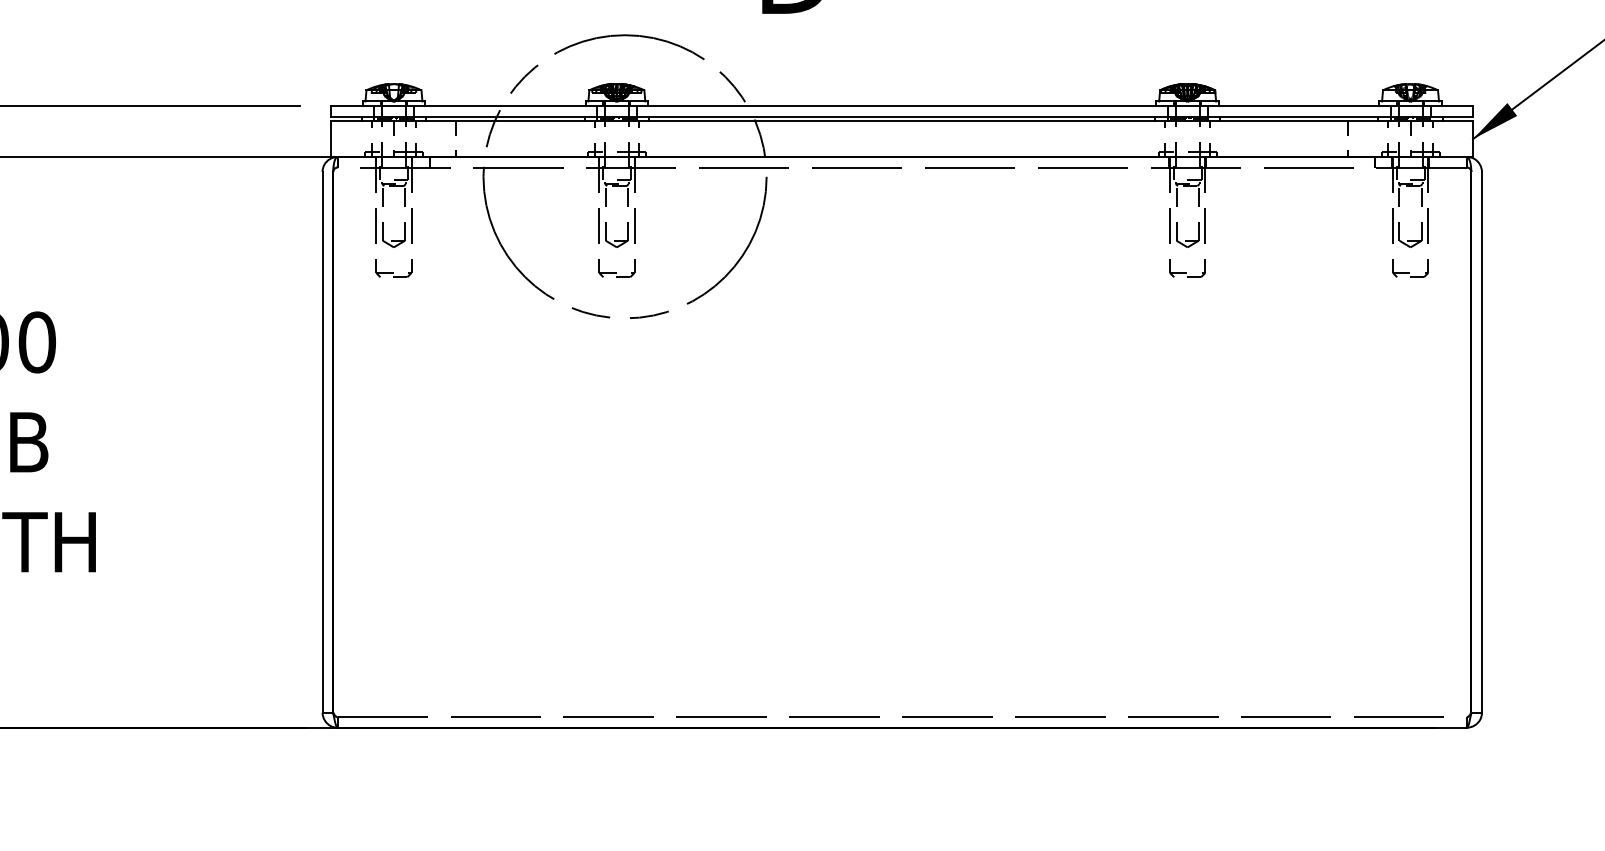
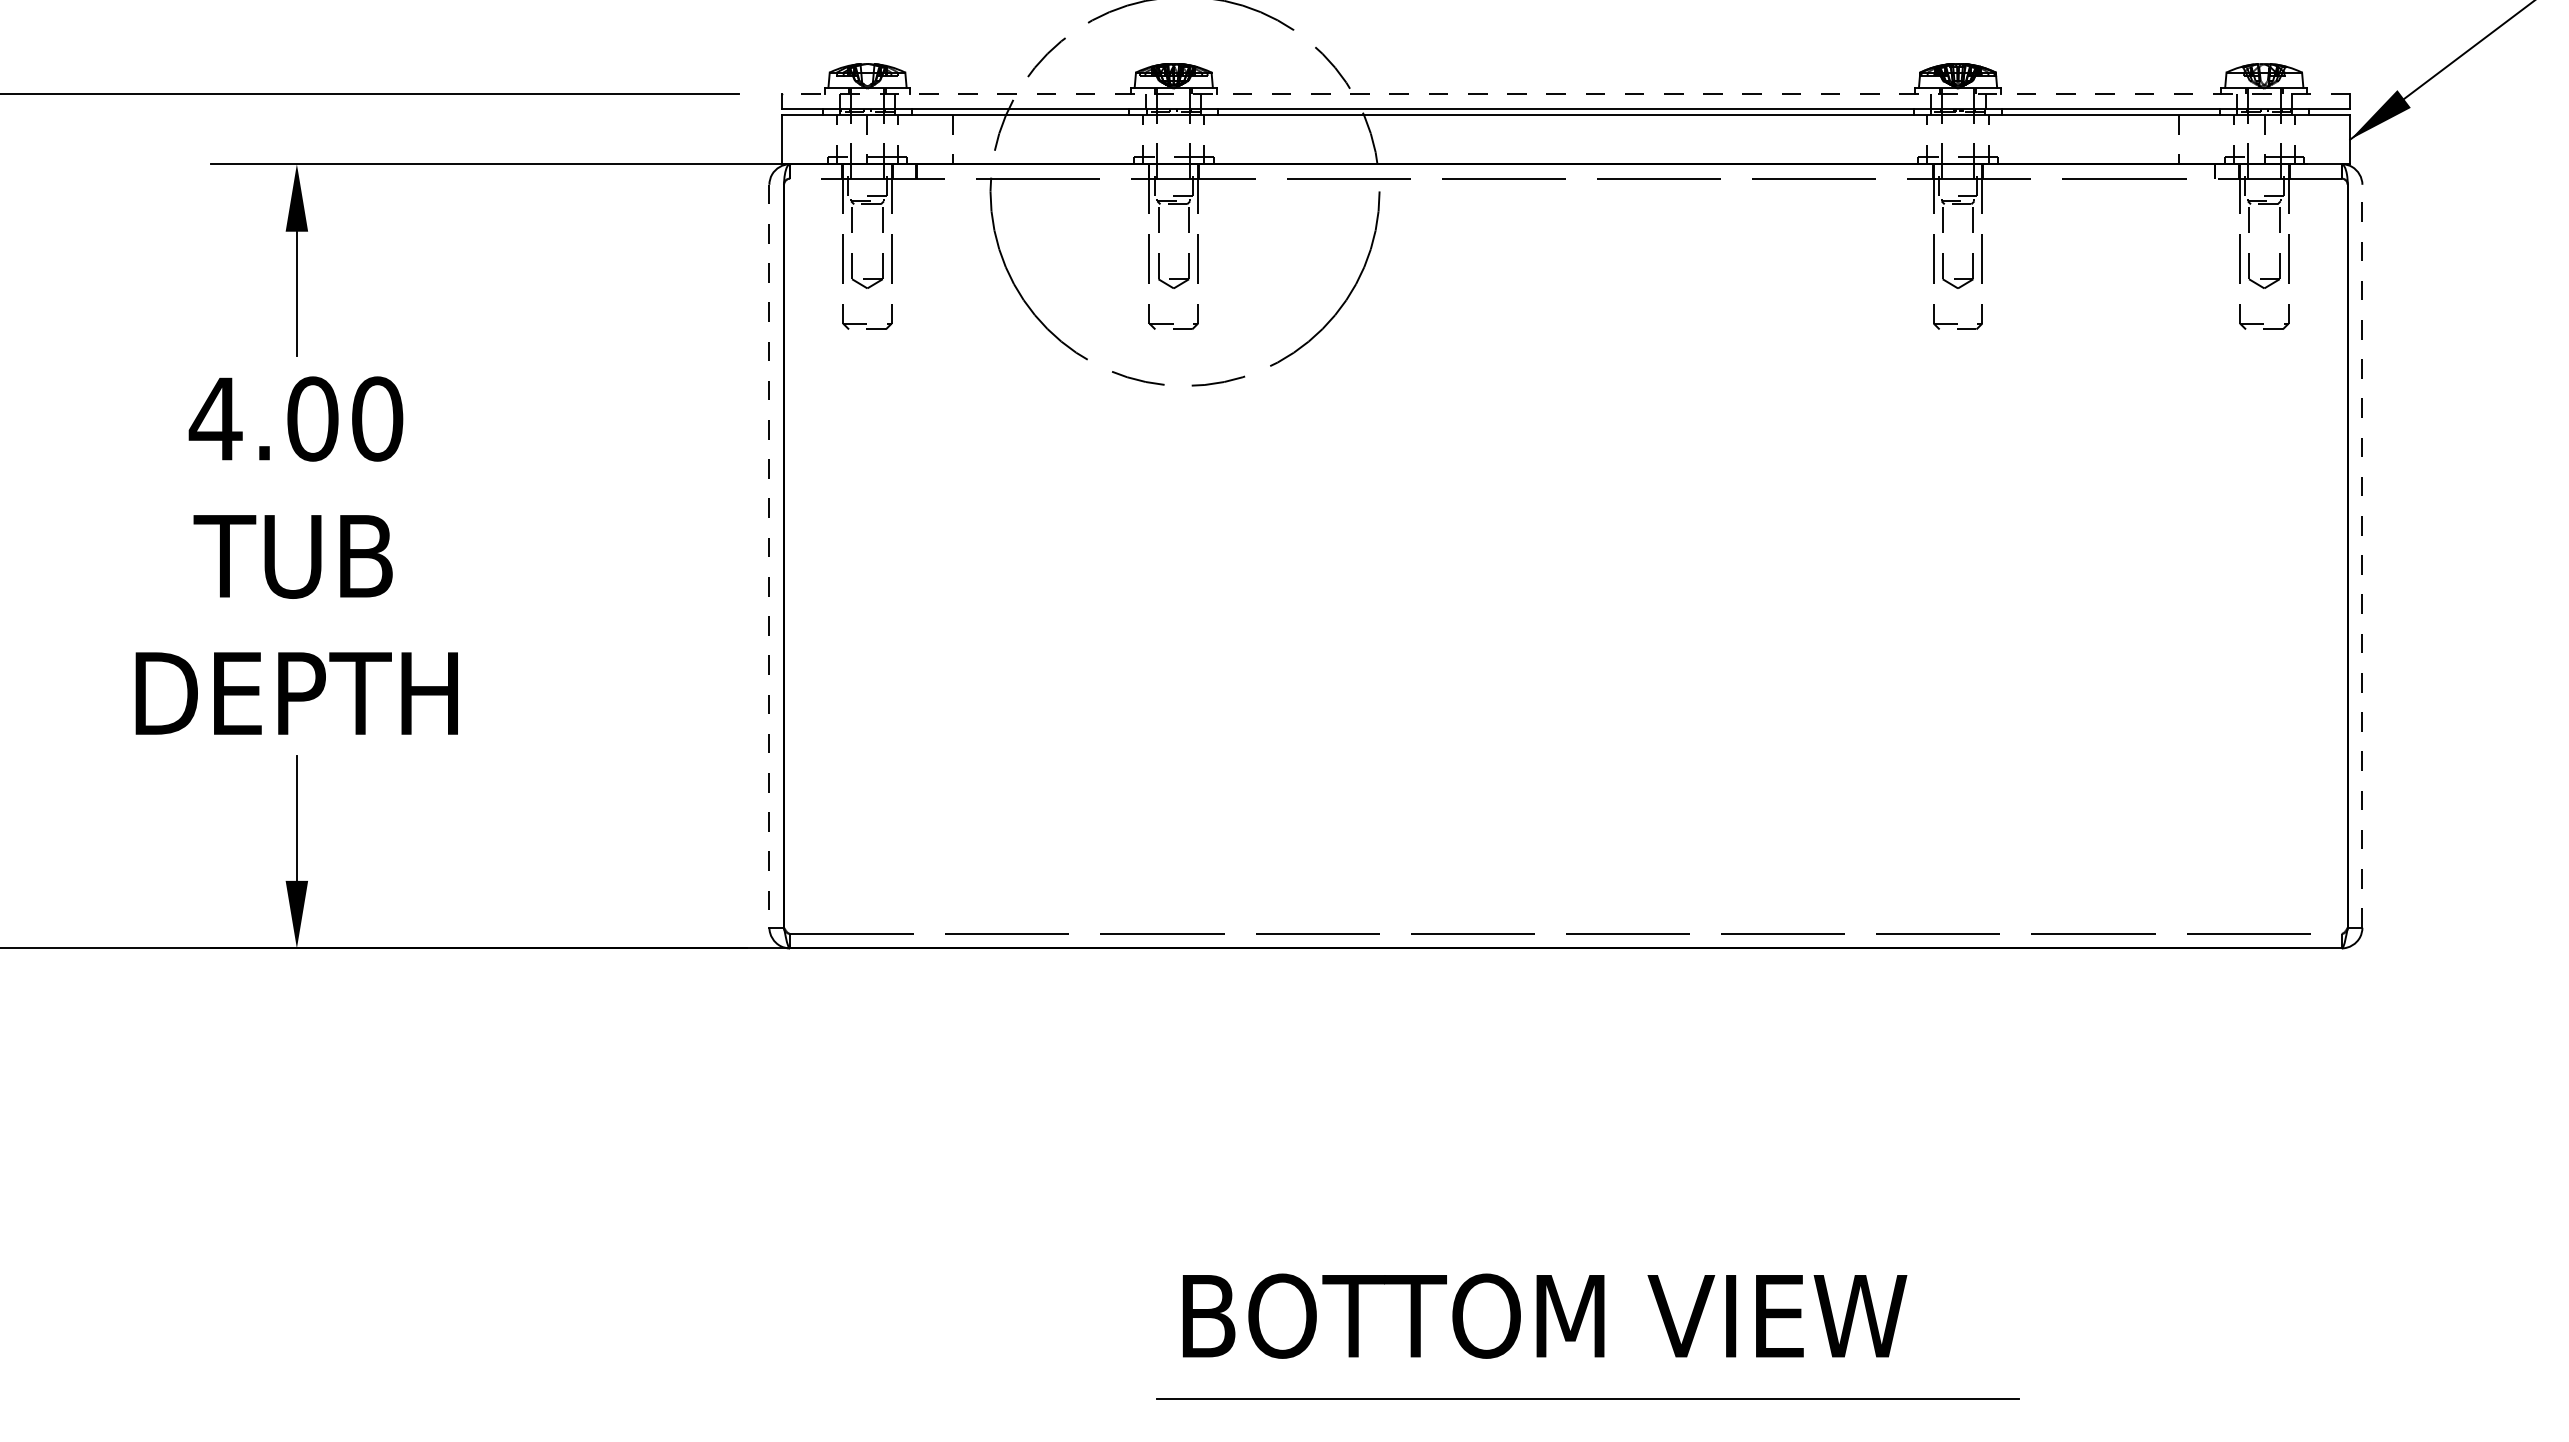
line: (901, 106) -> (1565, 94), solid -> dashed
line: (1482, 441) -> (2362, 555), solid -> dashed
line: (322, 442) -> (769, 556), solid -> dashed

